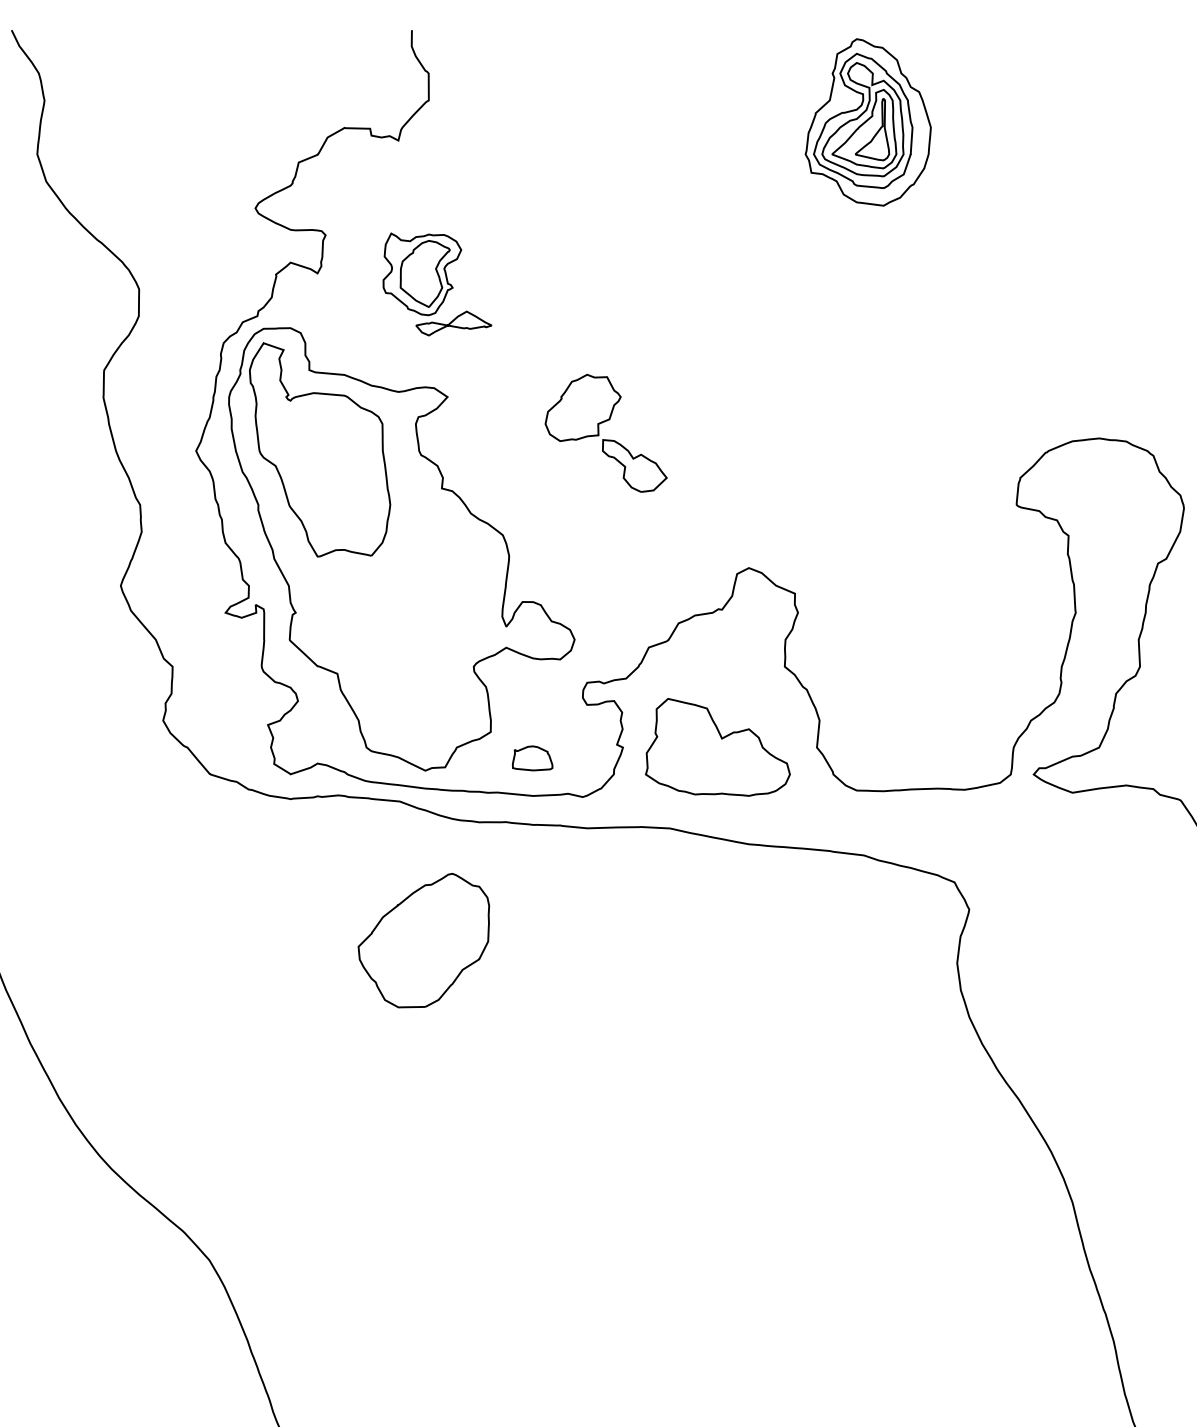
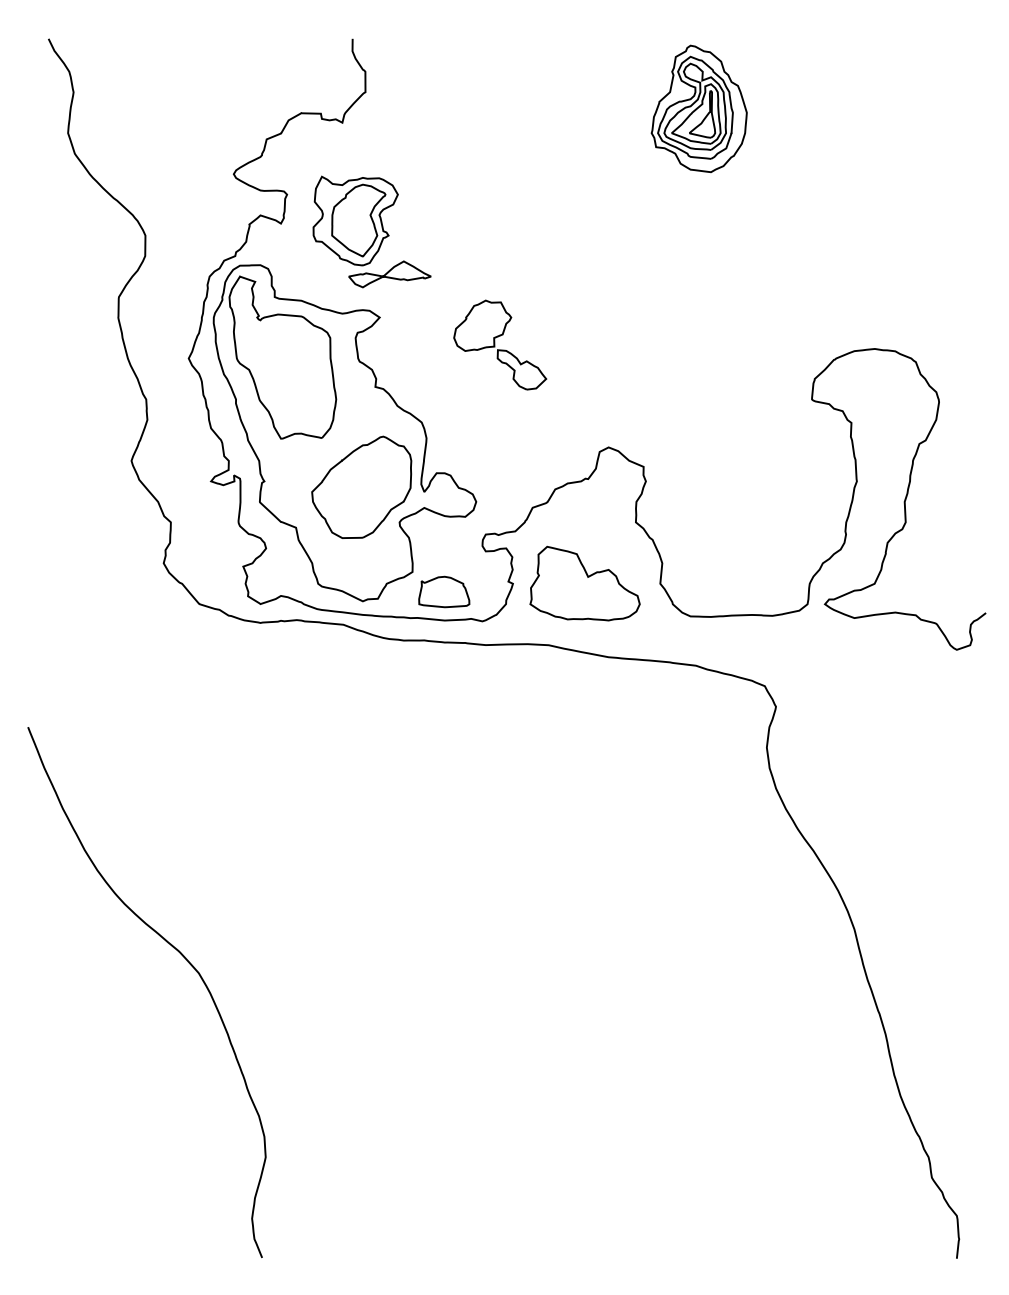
part: (436, 283) -> (371, 231), size x1.43
part: (532, 757) -> (444, 591), size x1.67
part: (423, 939) -> (361, 486), moved

